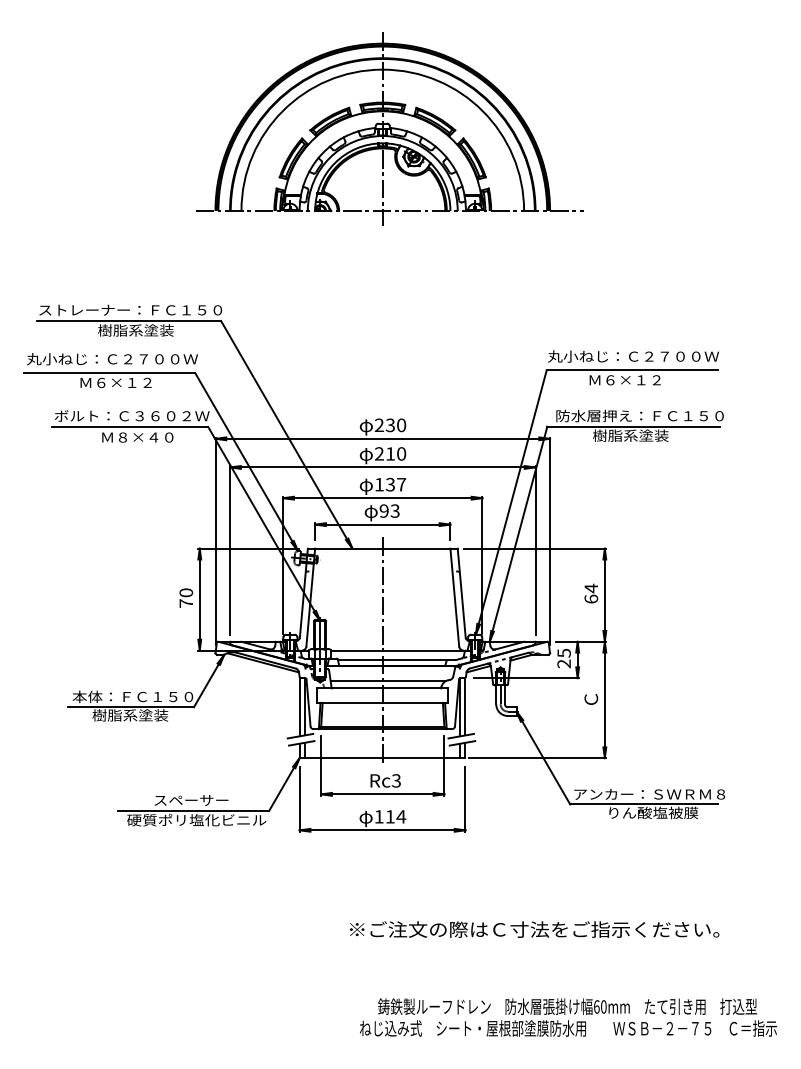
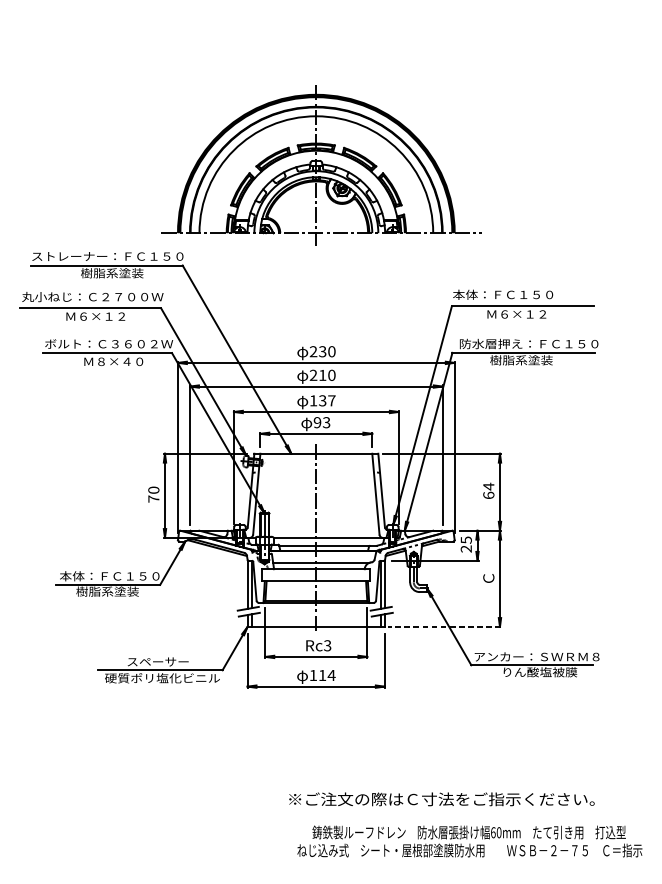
part: (389, 128) -> (321, 164), moved
text: (633, 356) -> (523, 294), 丸小ねじ：Ｃ２７００Ｗ -> 本体：ＦＣ１５０
line: (537, 758) -> (444, 627), solid -> dashed
text: (534, 929) -> (441, 799), moved

